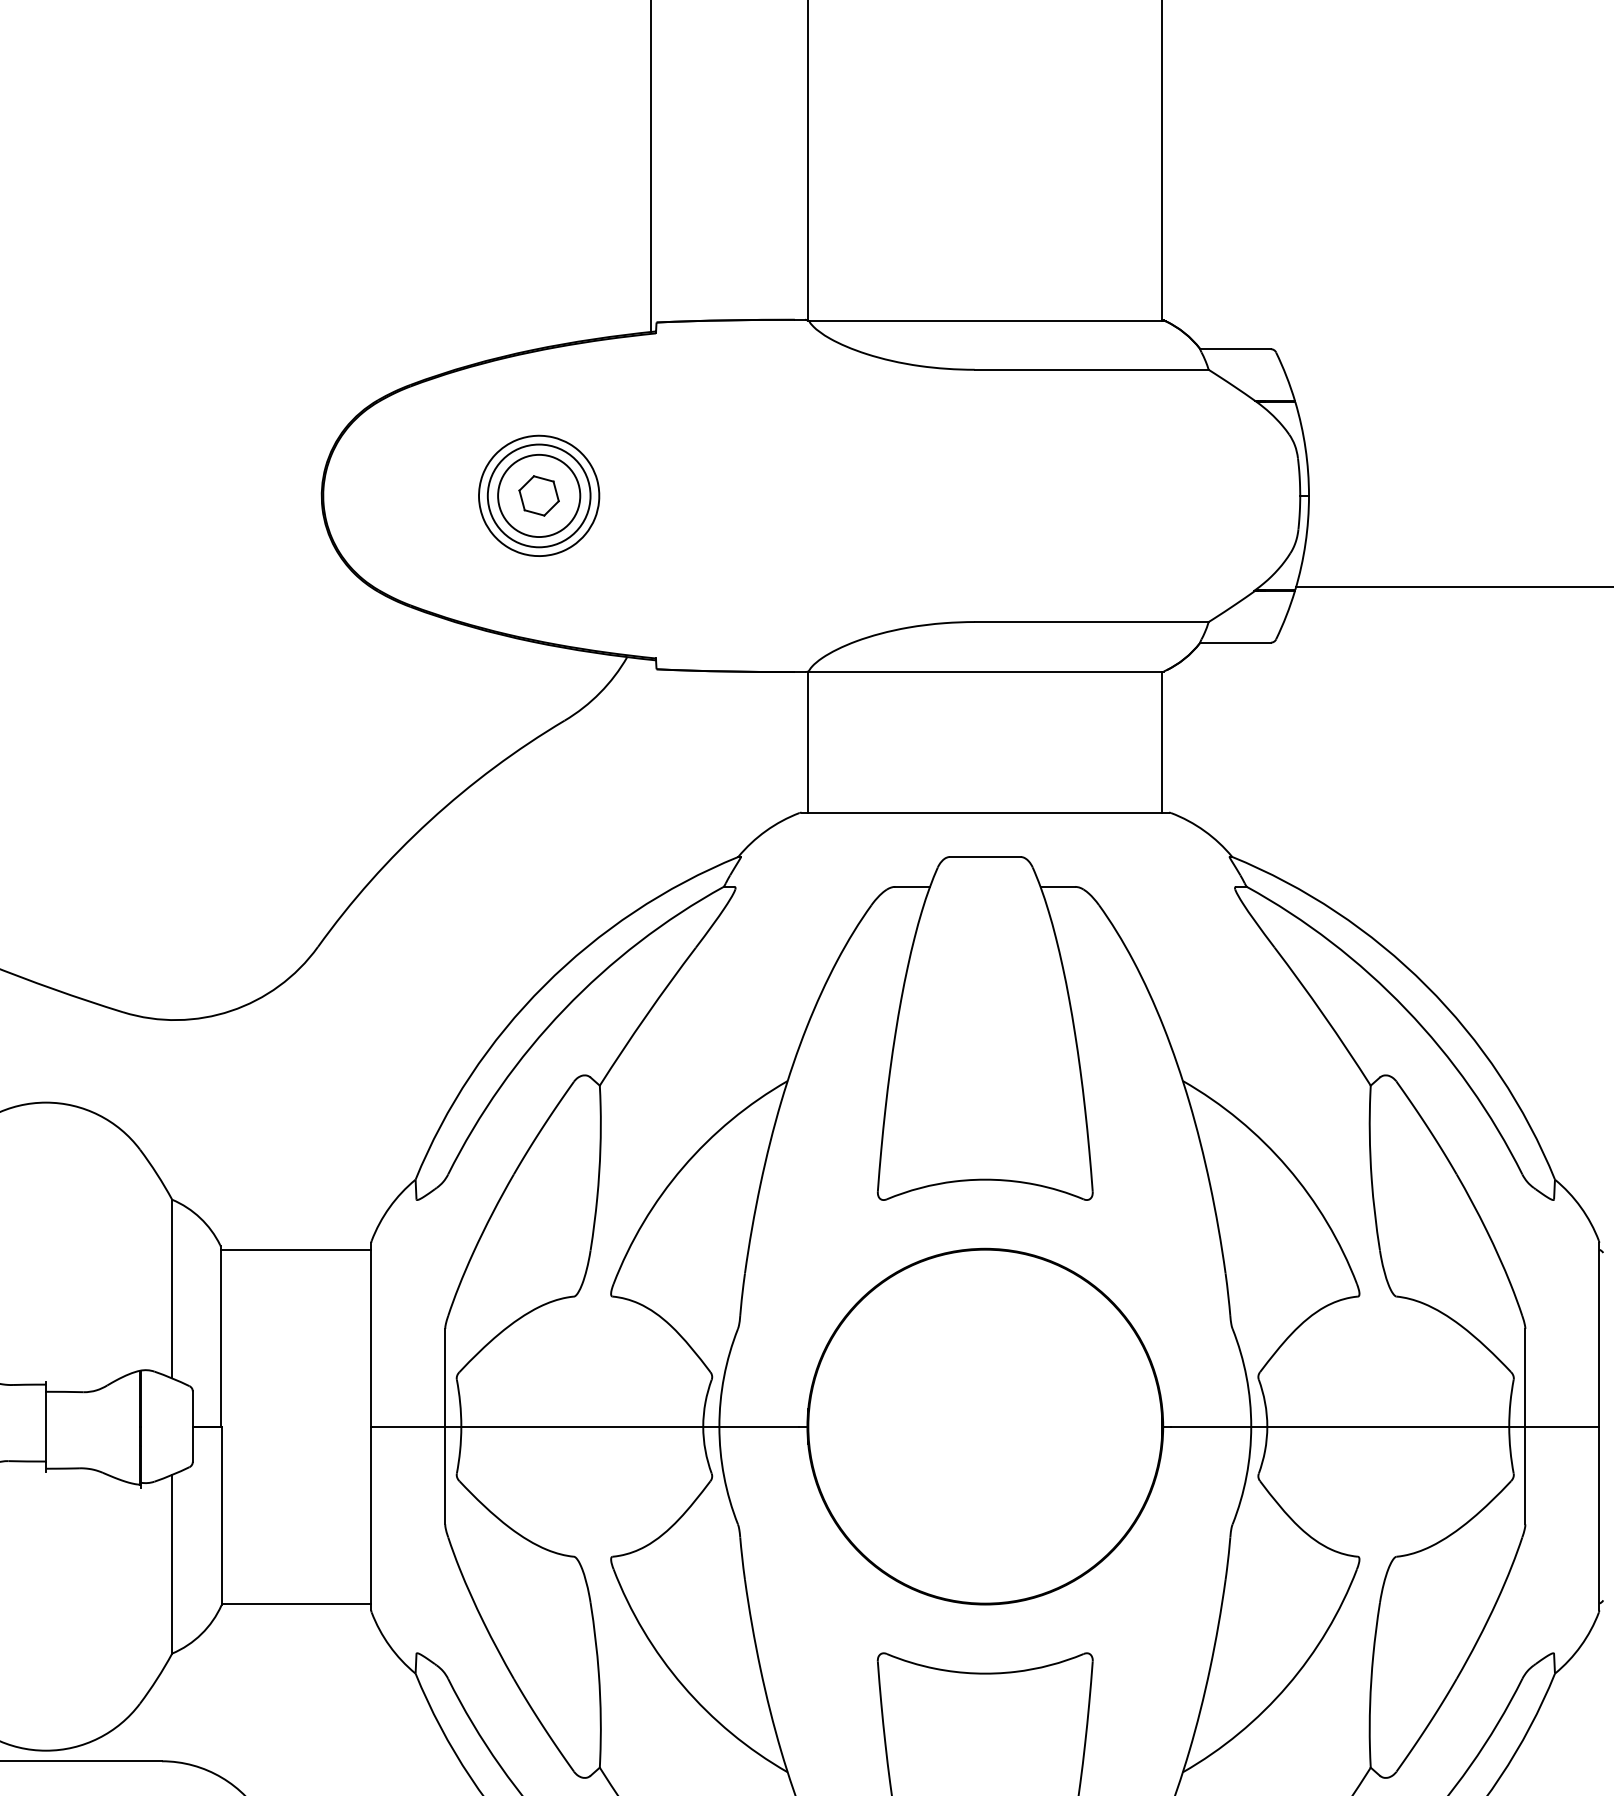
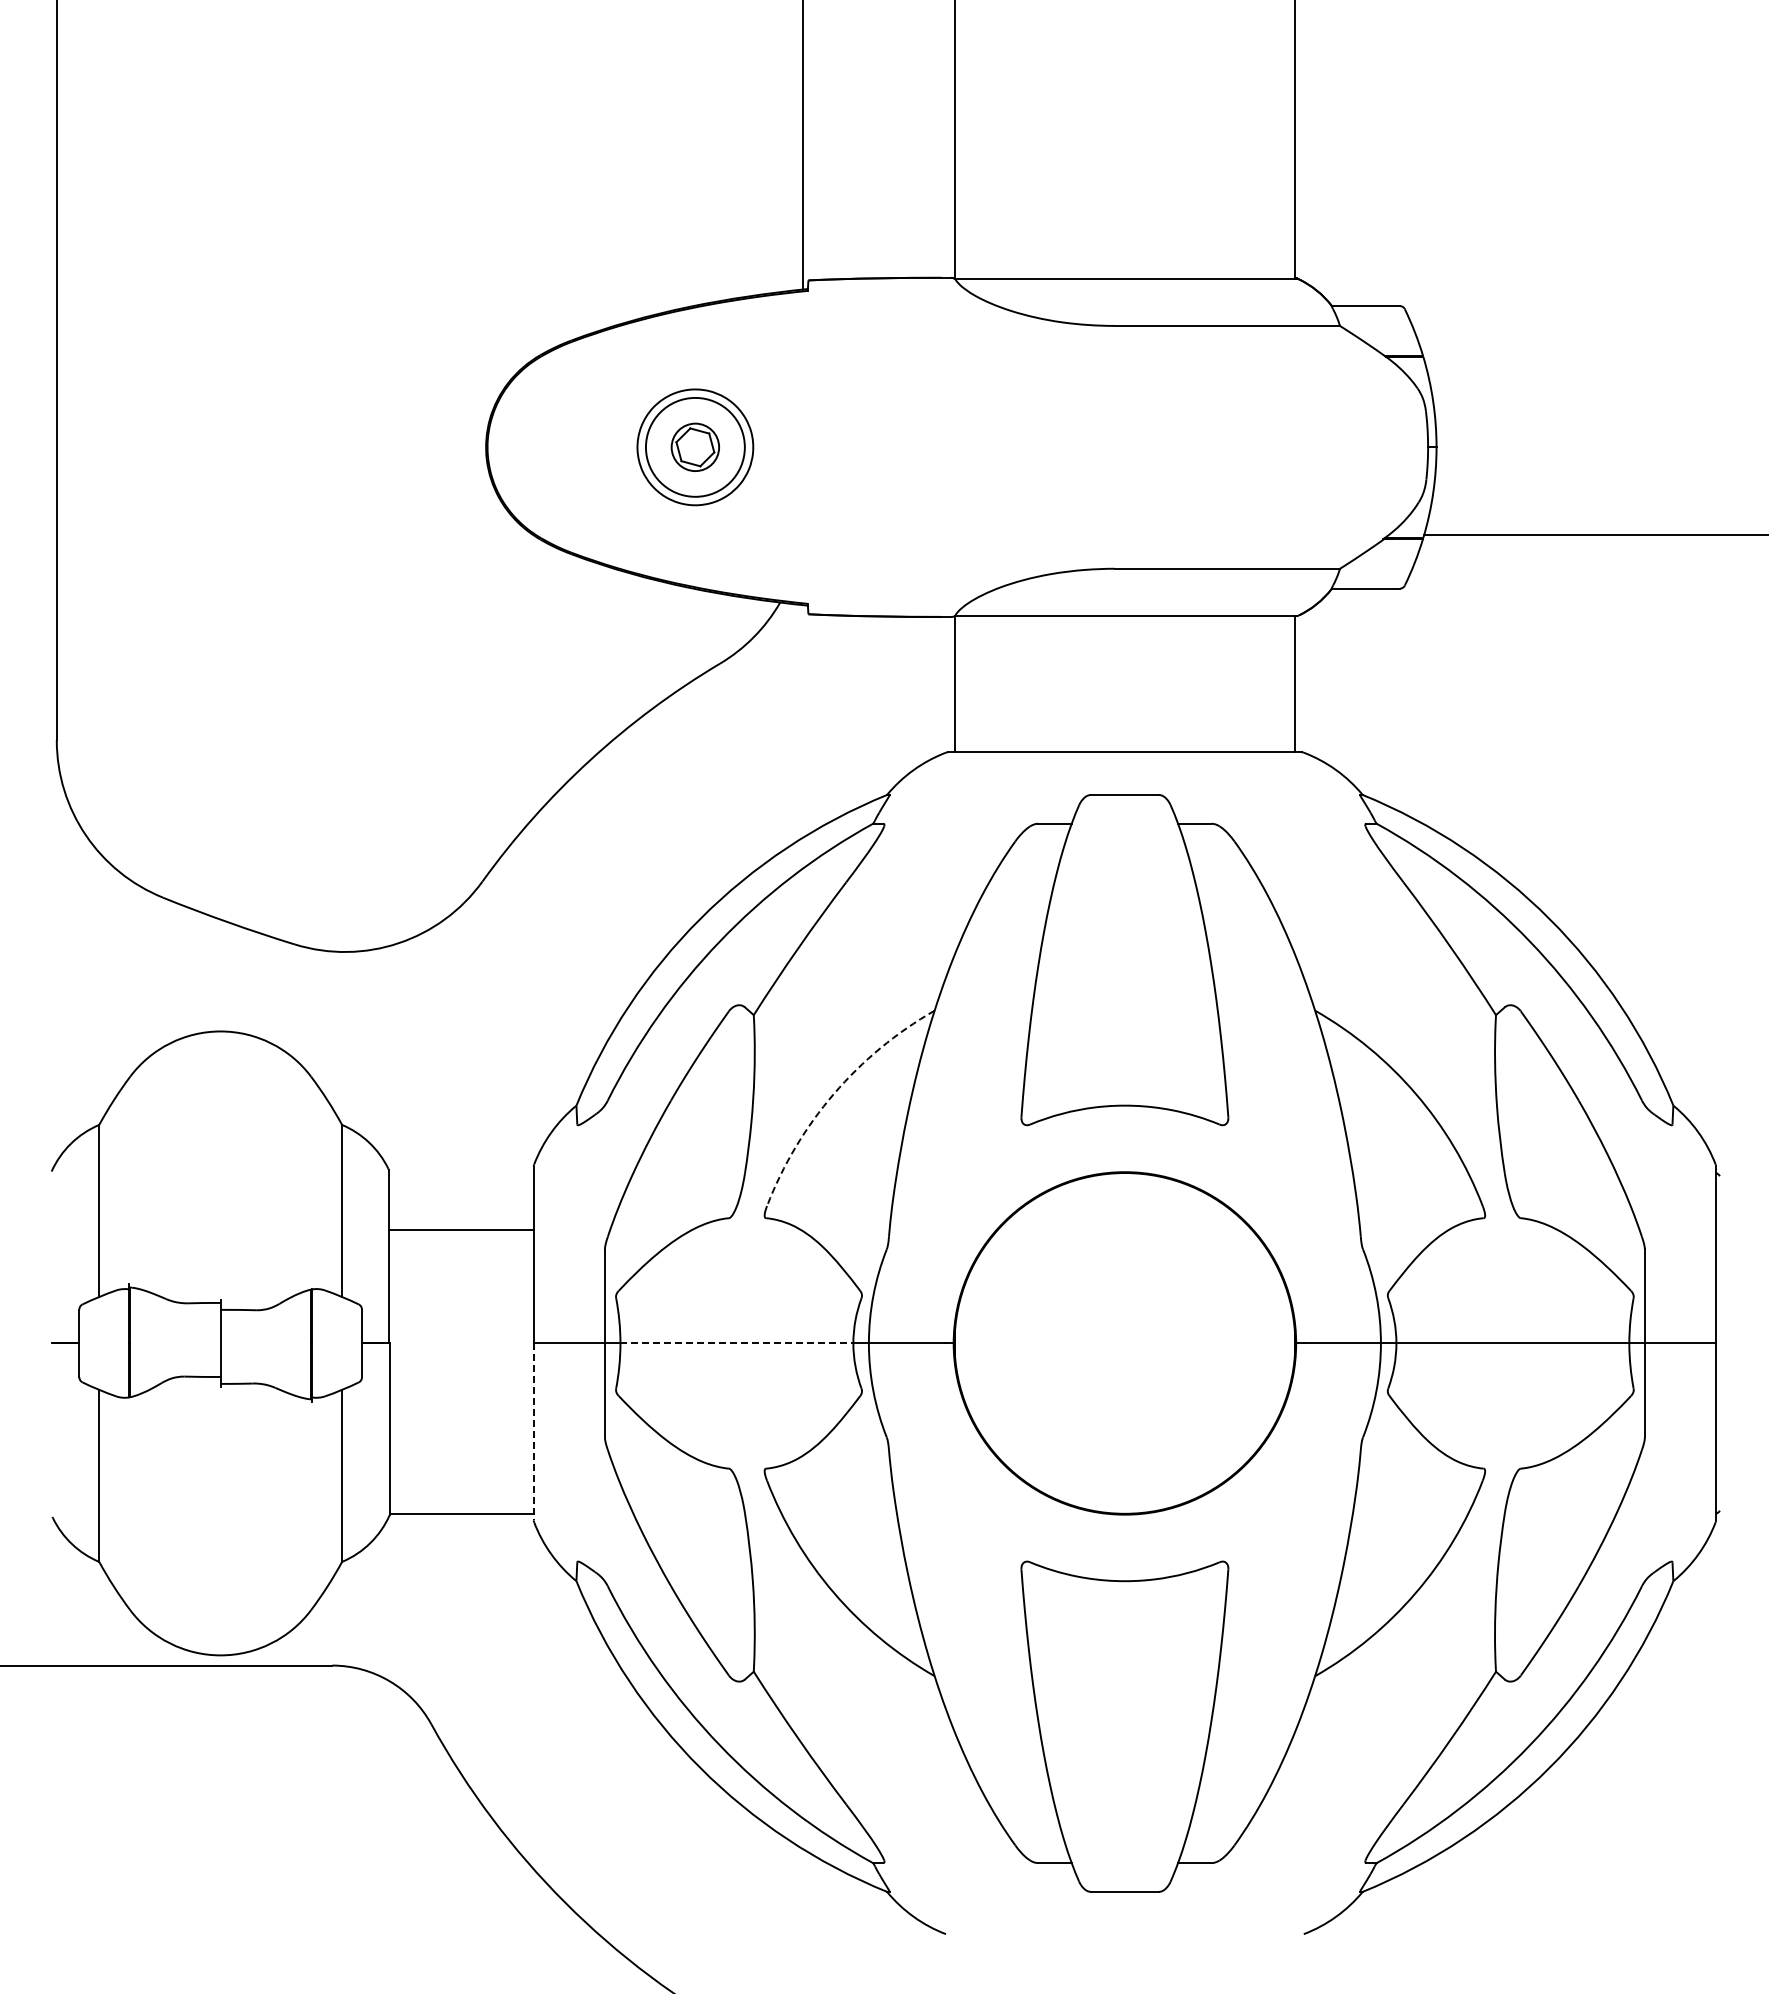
circle: (538, 495) -> (694, 446), size x0.6
arc: (682, 1167) -> (833, 1093), solid -> dashed
line: (295, 1250) -> (460, 1230), moved
line: (582, 1426) -> (737, 1343), solid -> dashed
line: (371, 1519) -> (533, 1432), solid -> dashed

